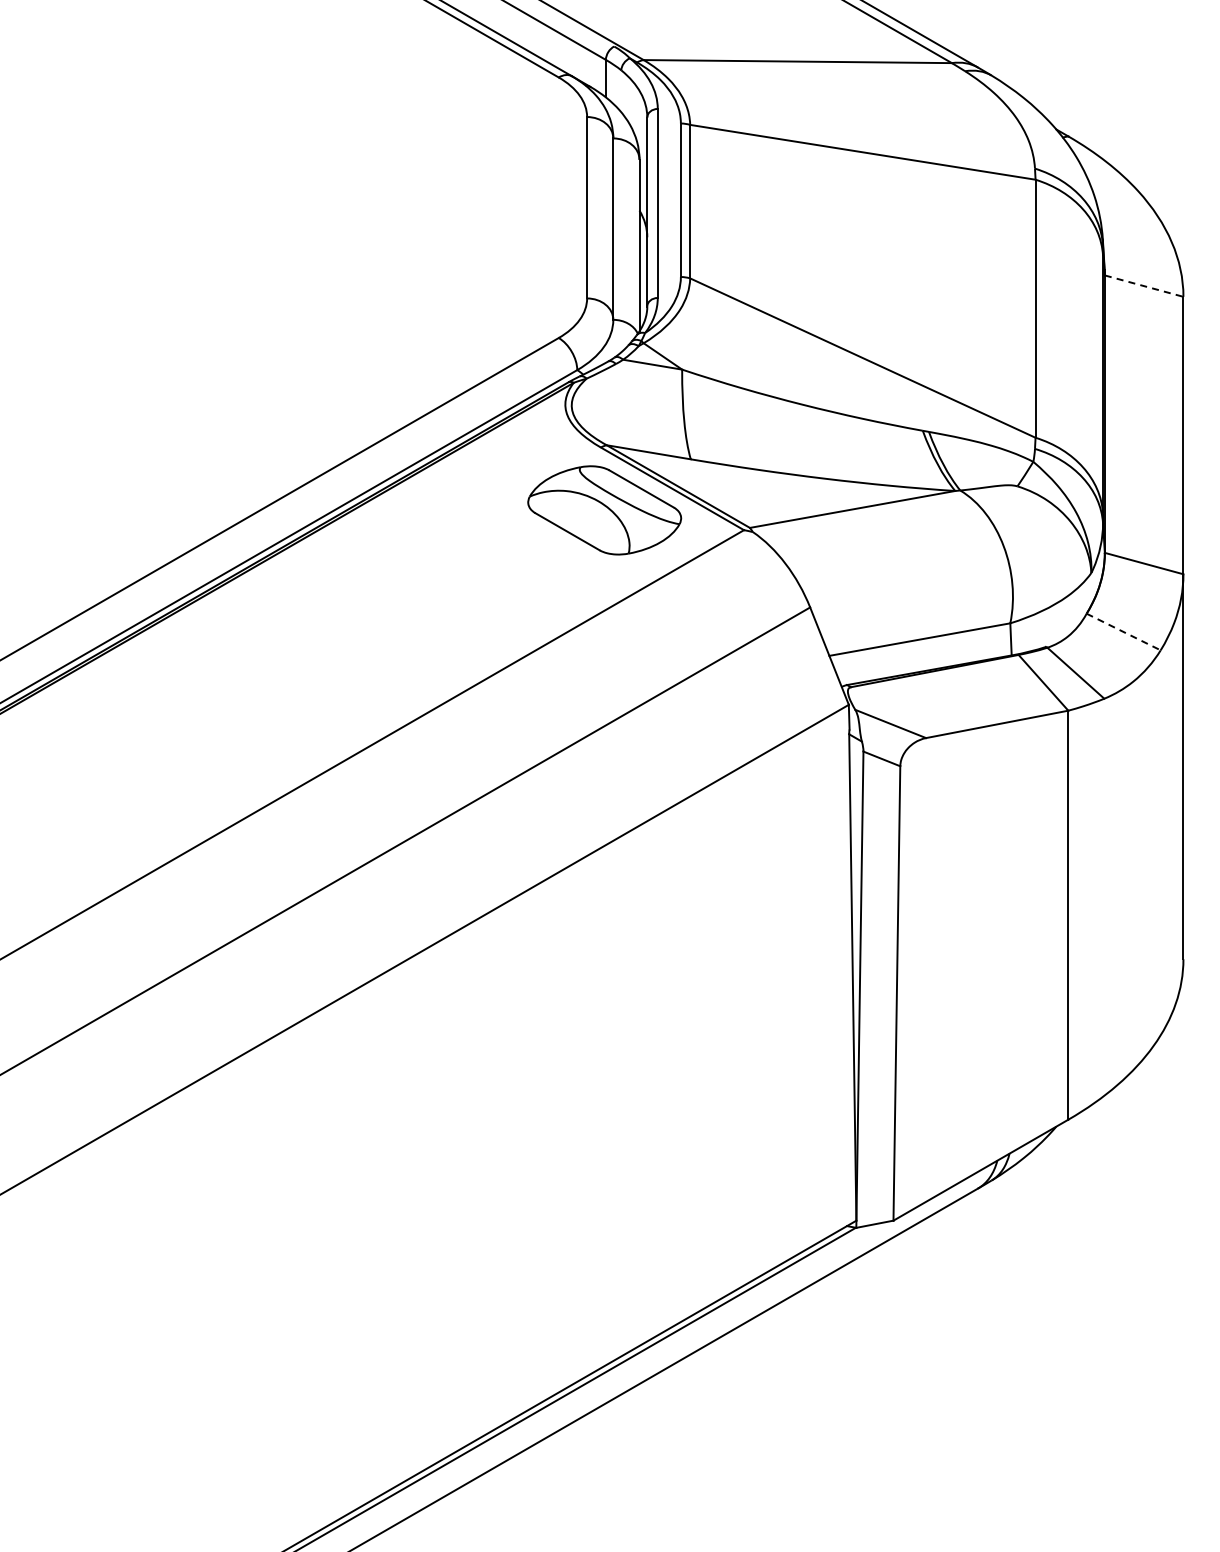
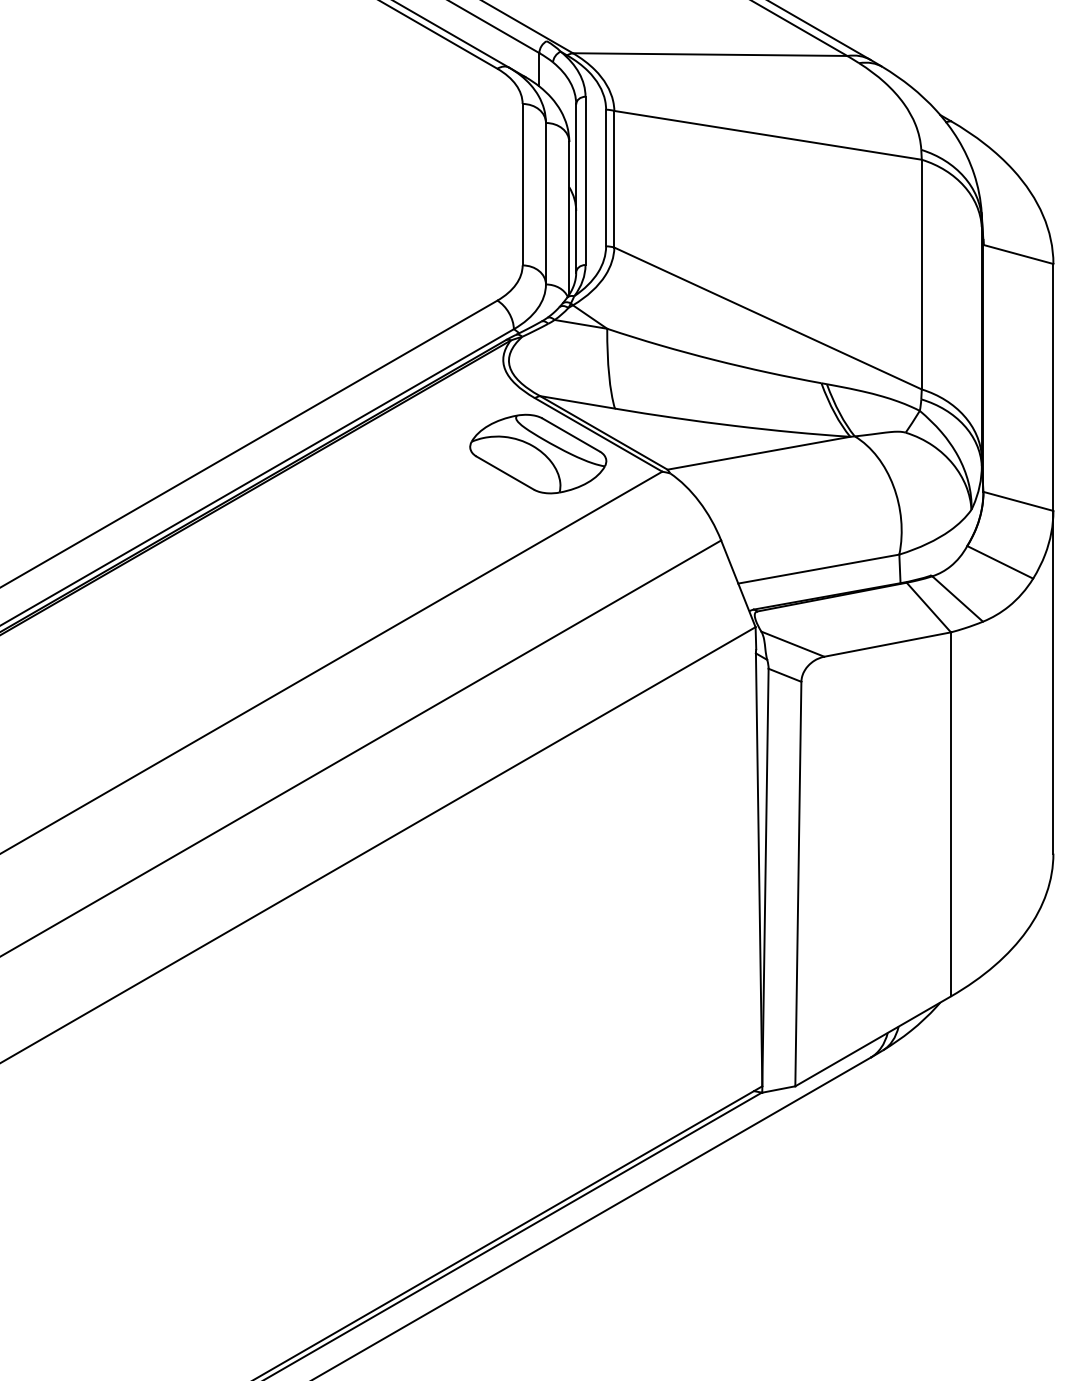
line: (1144, 286) -> (1018, 254), dashed -> solid
line: (1124, 632) -> (1000, 562), dashed -> solid

